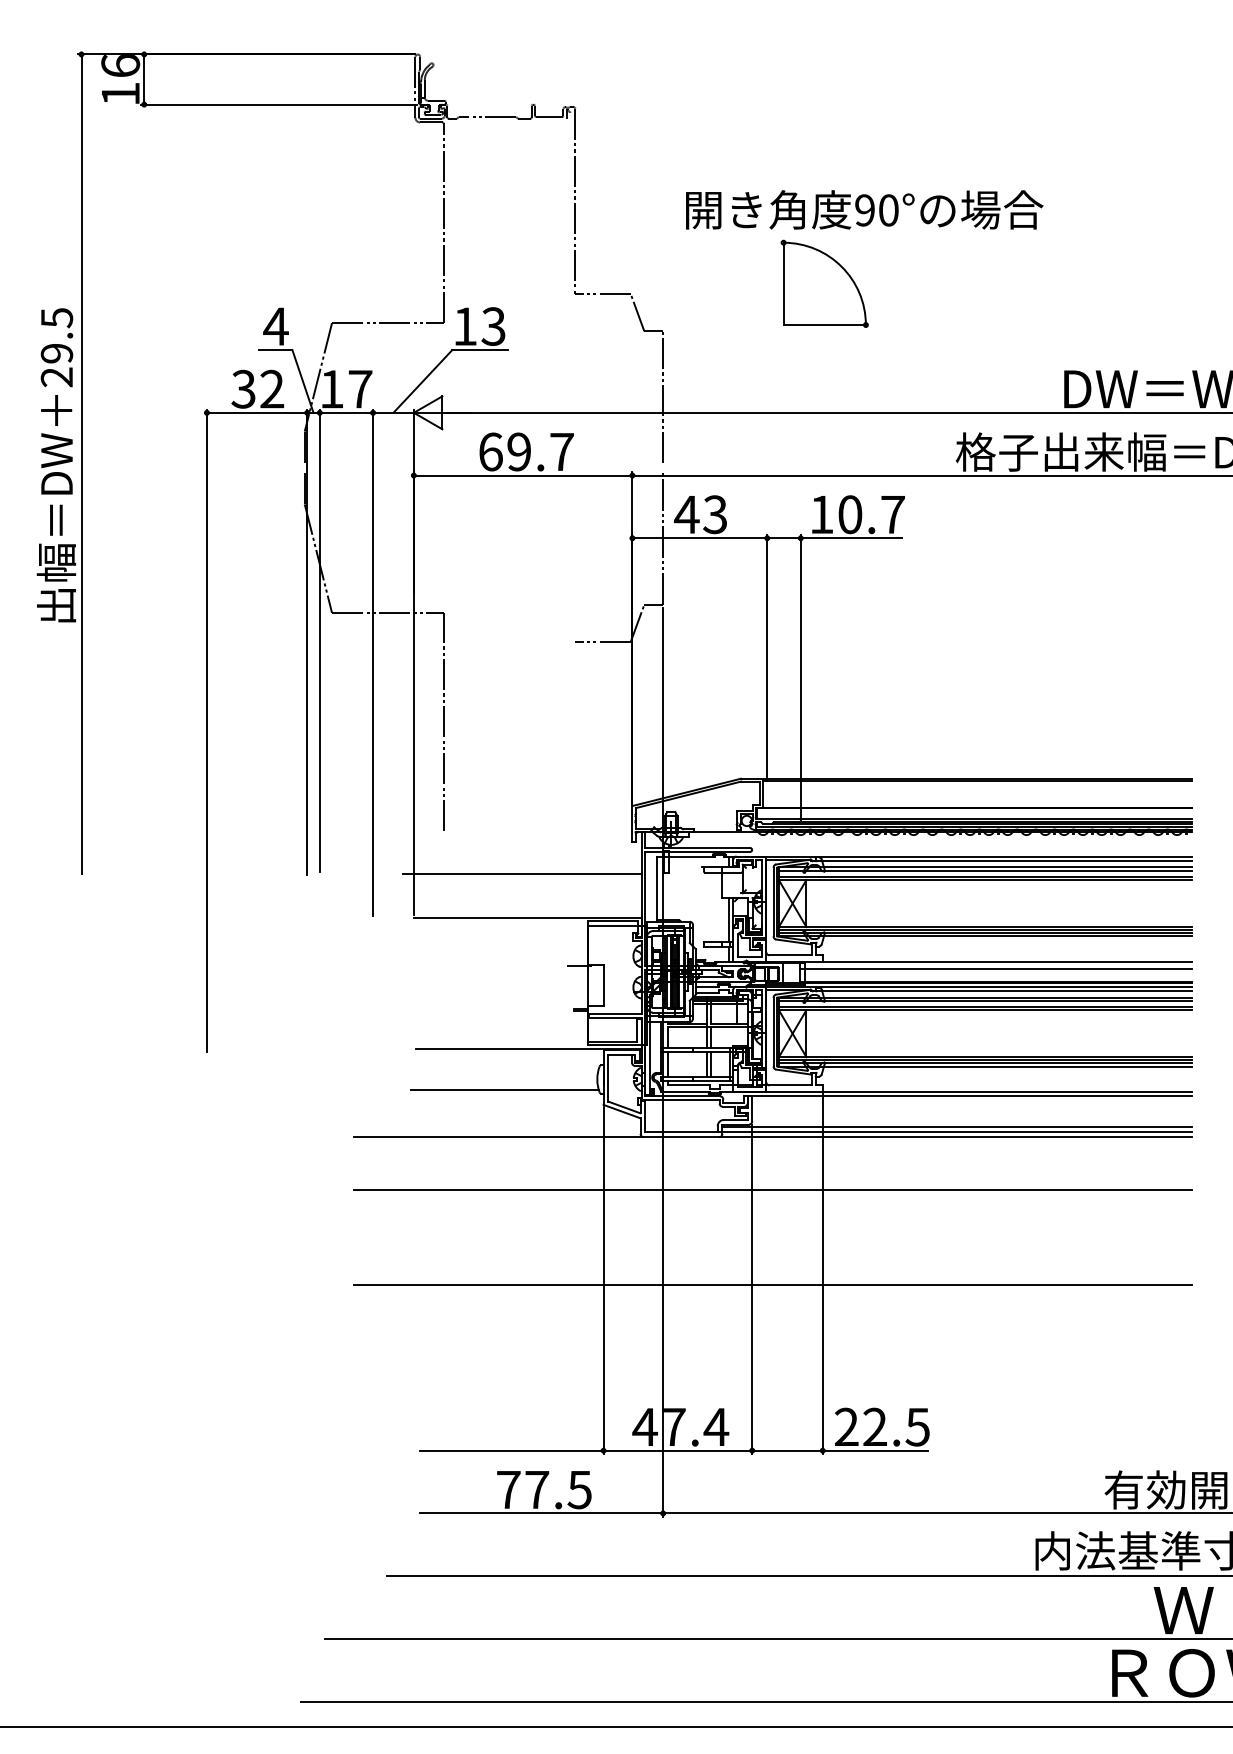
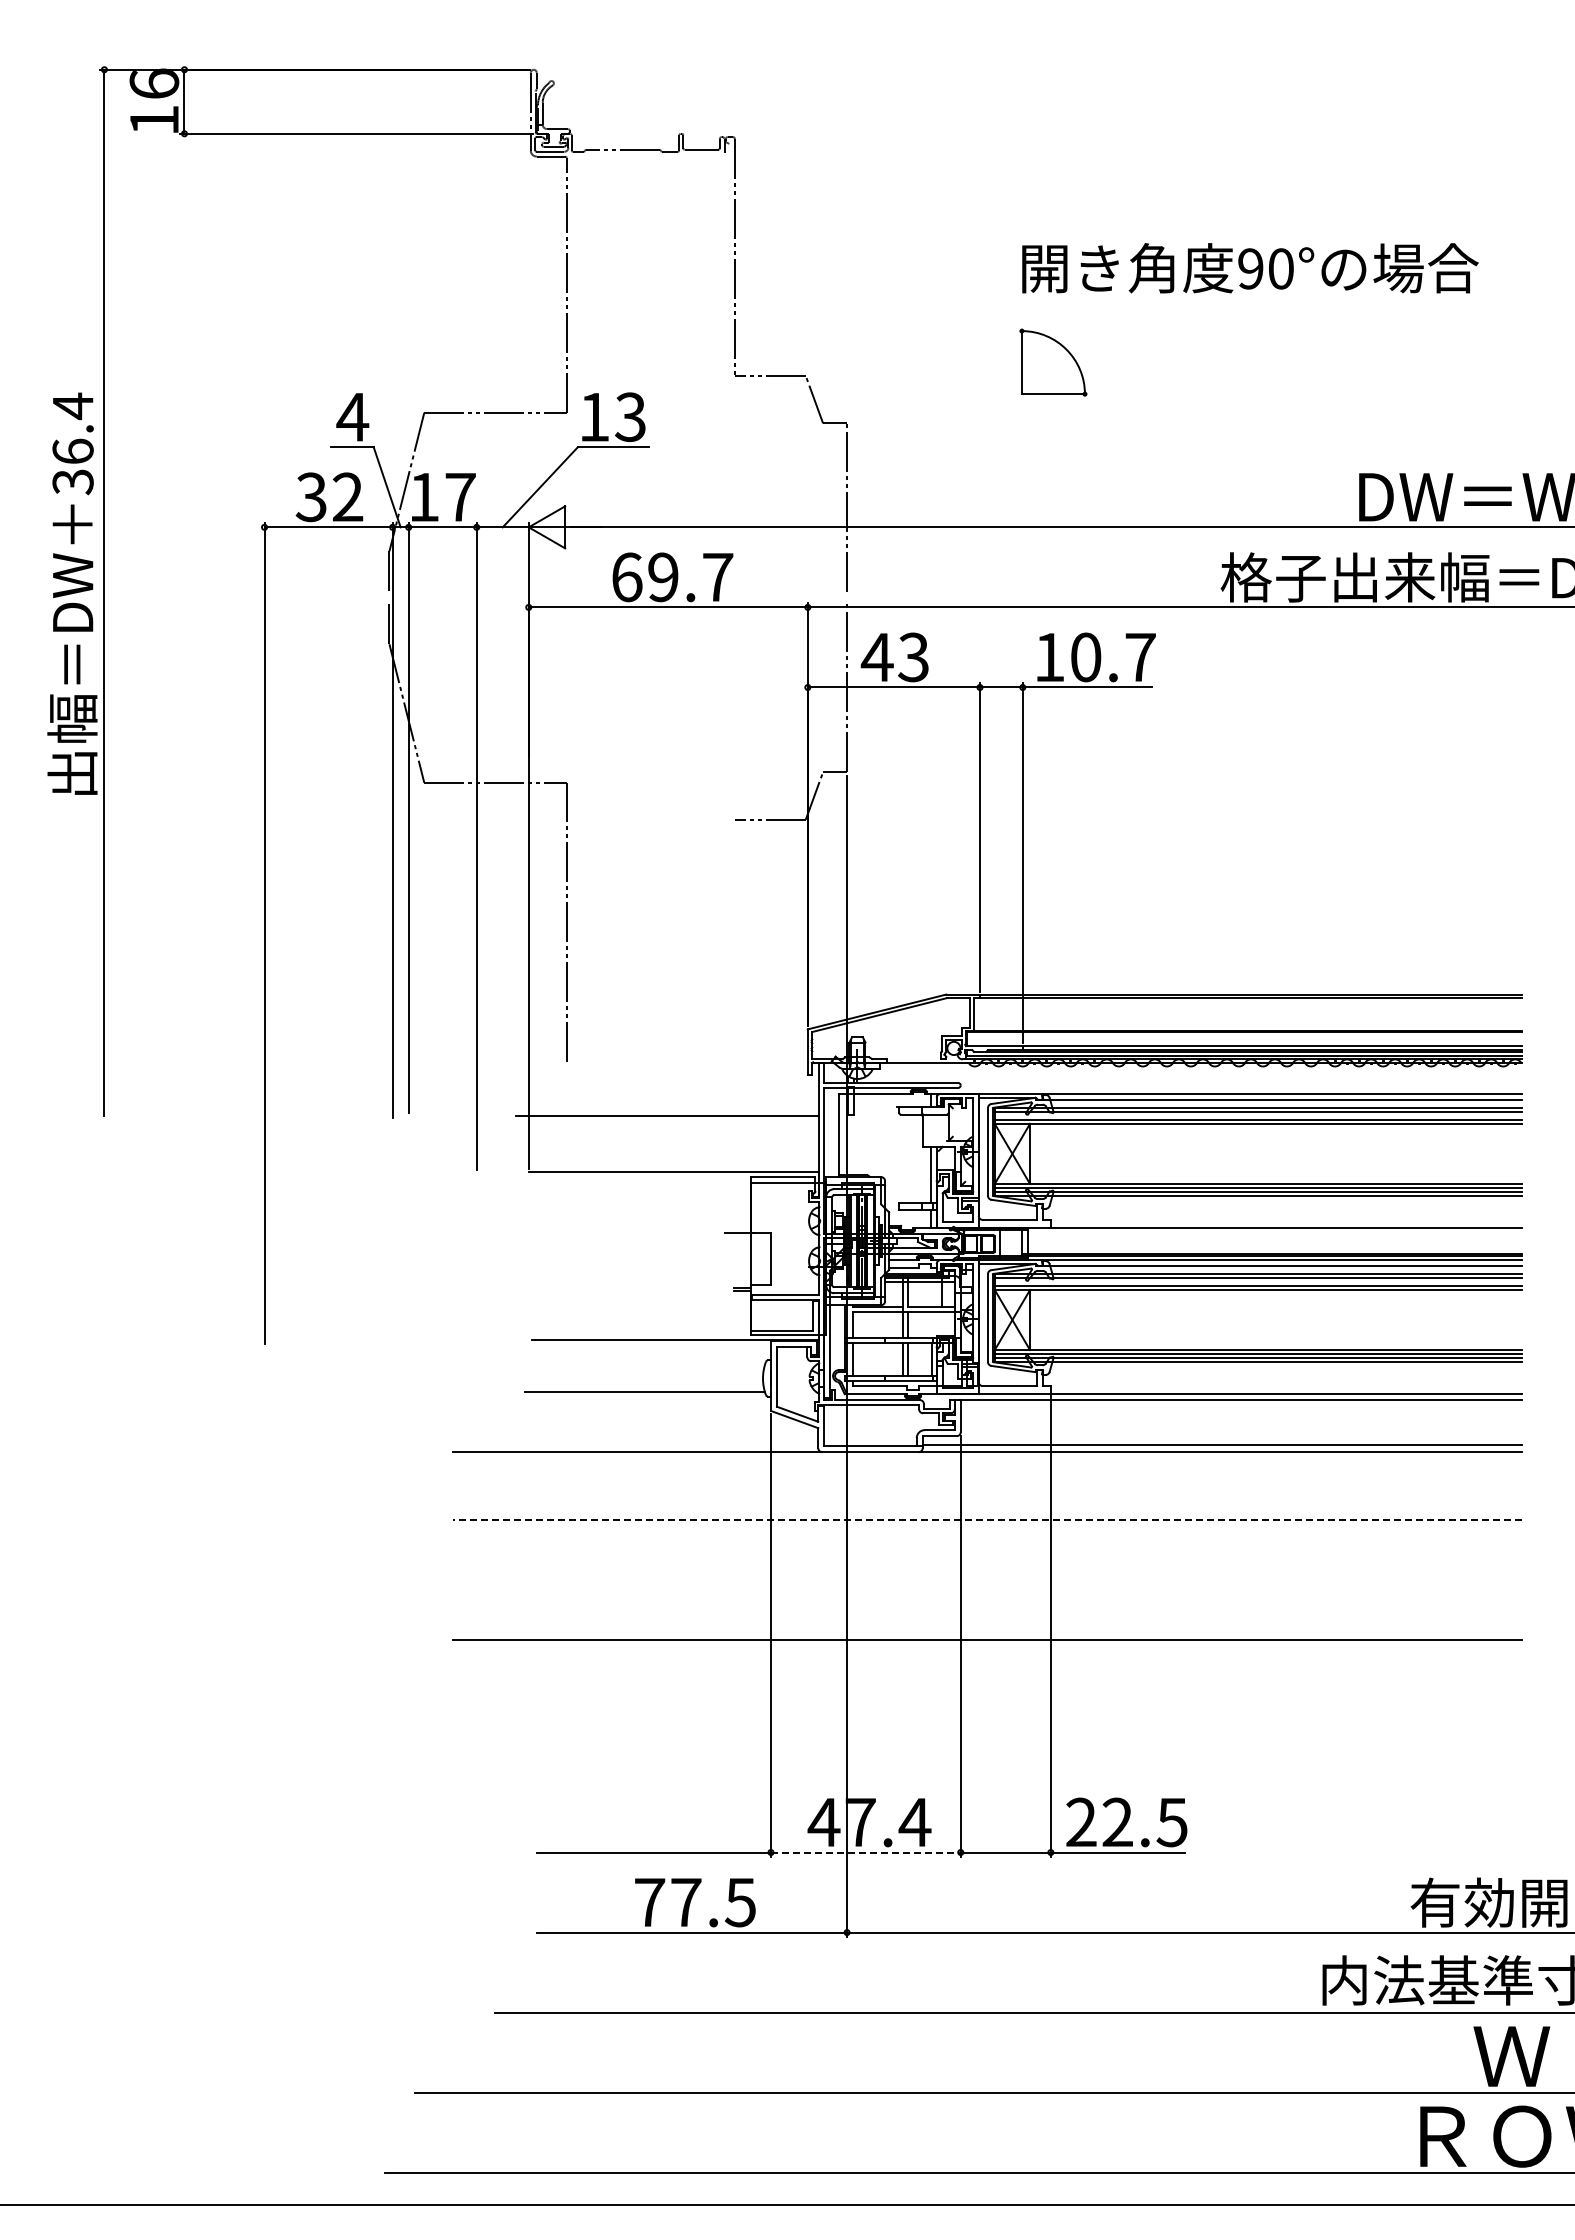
text: (864, 210) -> (1250, 268), moved
part: (824, 283) -> (1053, 362), size x0.6
text: (56, 347) -> (72, 443), 29.5 -> 36.4
line: (995, 969) -> (1271, 1237), removed
line: (956, 1127) -> (1221, 1439), removed
line: (772, 1190) -> (986, 1520), solid -> dashed
line: (677, 1450) -> (865, 1852), solid -> dashed

